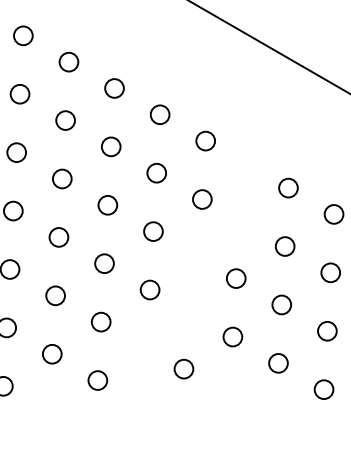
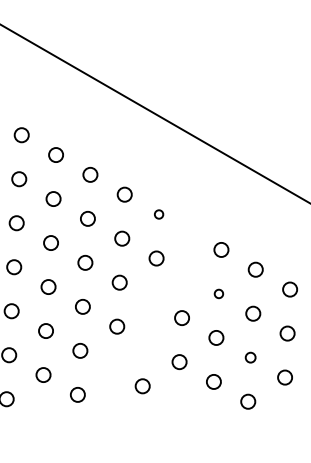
circle: (204, 141) -> (158, 214), size x0.6
circle: (284, 245) -> (218, 293), size x0.6
circle: (327, 330) -> (250, 357), size x0.7

